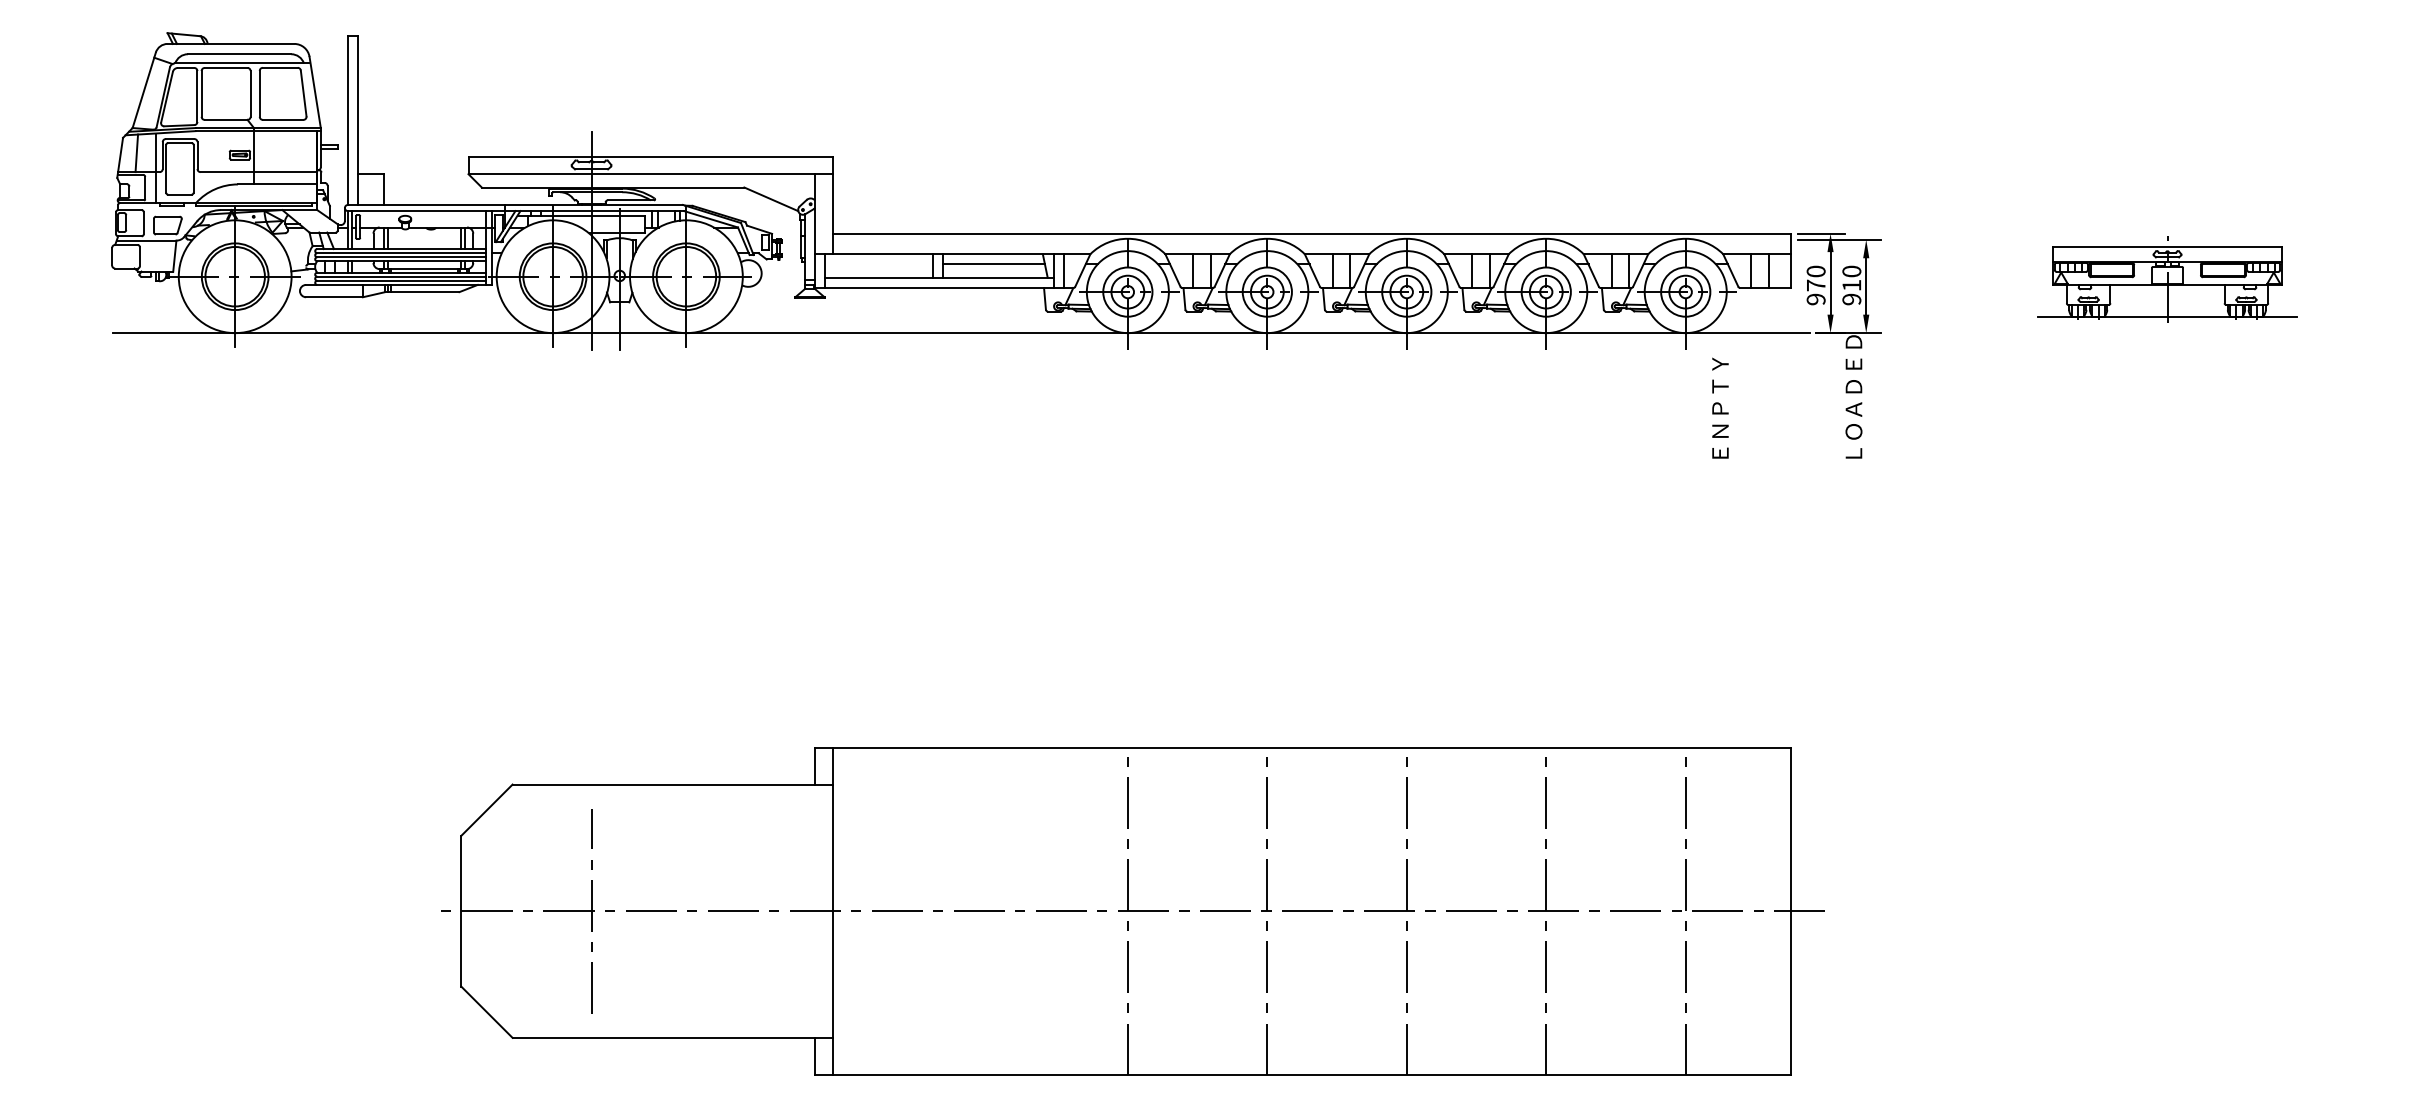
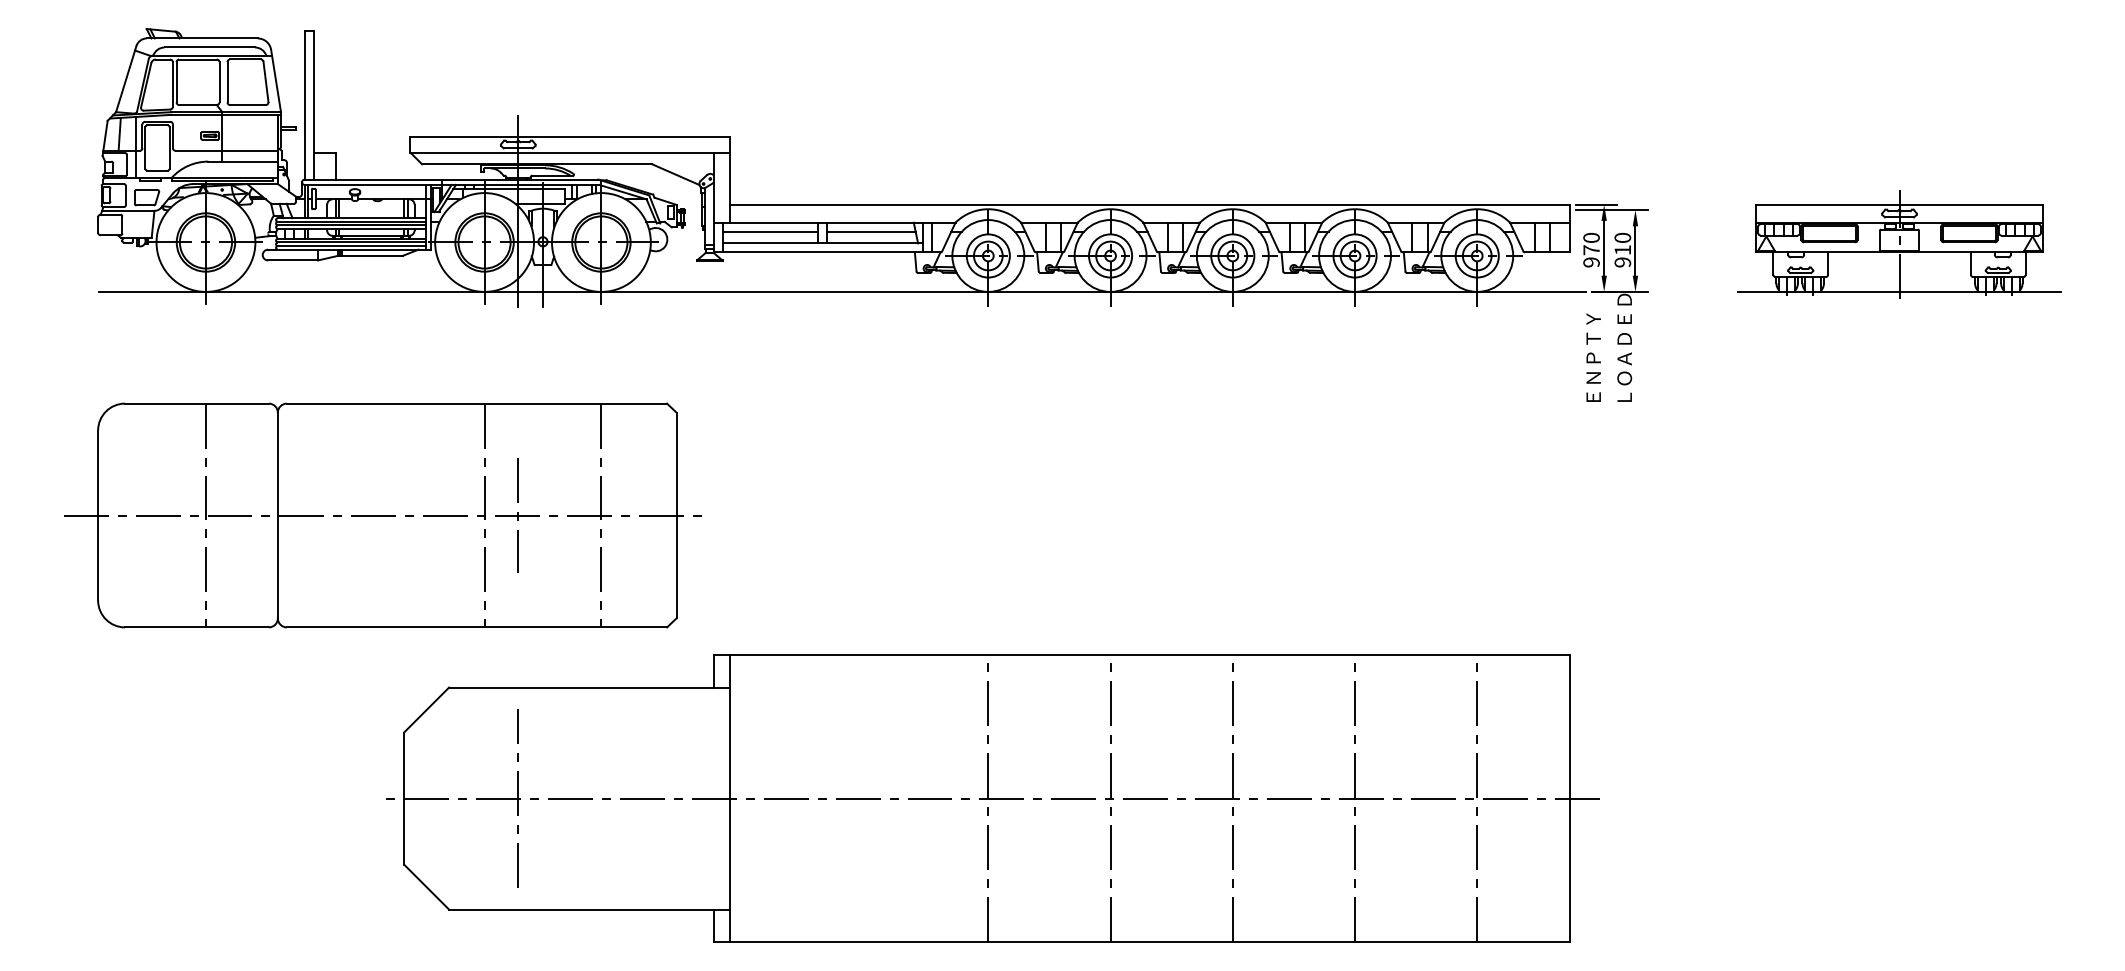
line: (879, 264) -> (770, 231), added
part: (2167, 279) -> (1899, 244), size x1.43
text: (1720, 407) -> (1593, 357), moved
part: (436, 588) -> (382, 515), added

